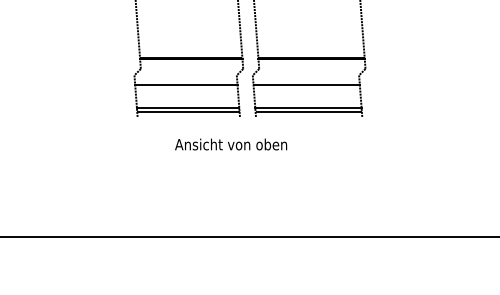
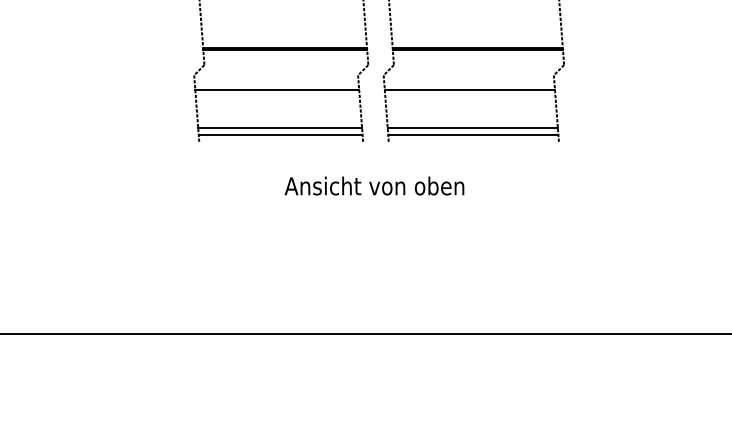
text: (231, 144) -> (375, 185), moved

